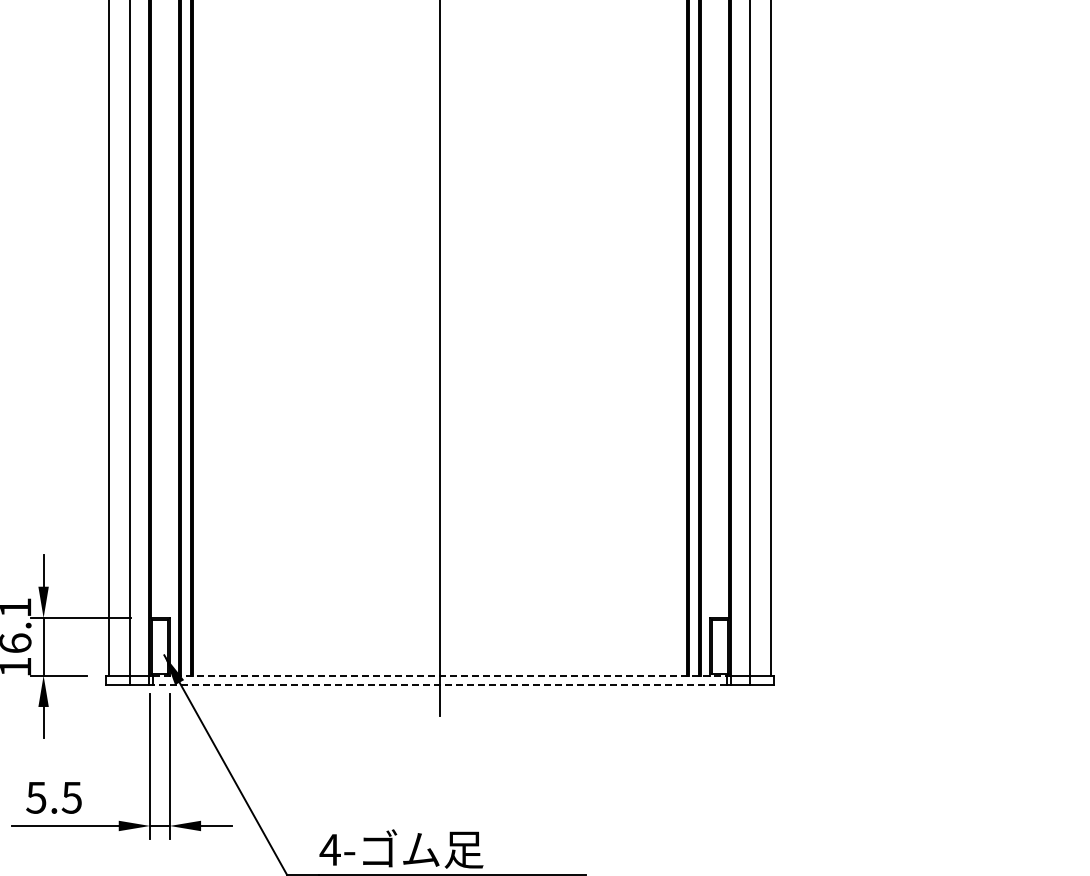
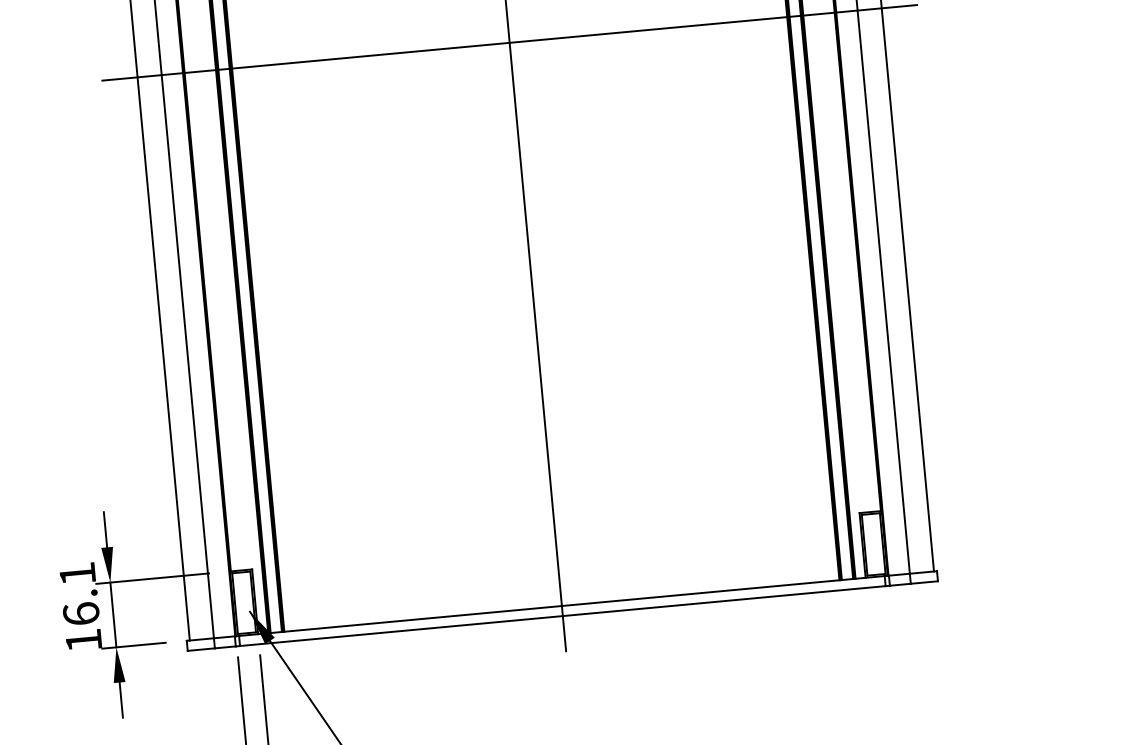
line: (439, 174) -> (509, 42), added
line: (440, 675) -> (562, 605), dashed -> solid
line: (439, 684) -> (562, 616), dashed -> solid

